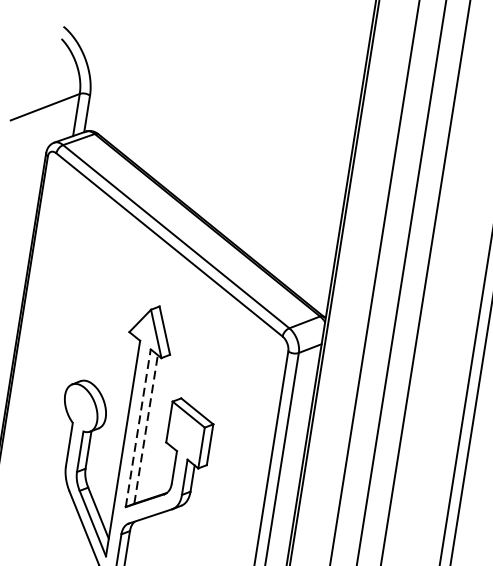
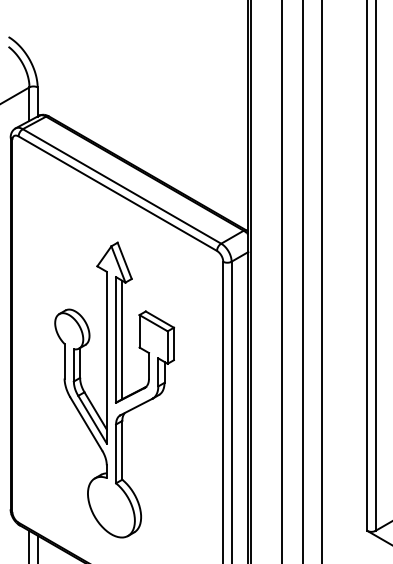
line: (138, 427) -> (116, 339), dashed -> solid
line: (146, 428) -> (122, 339), dashed -> solid

